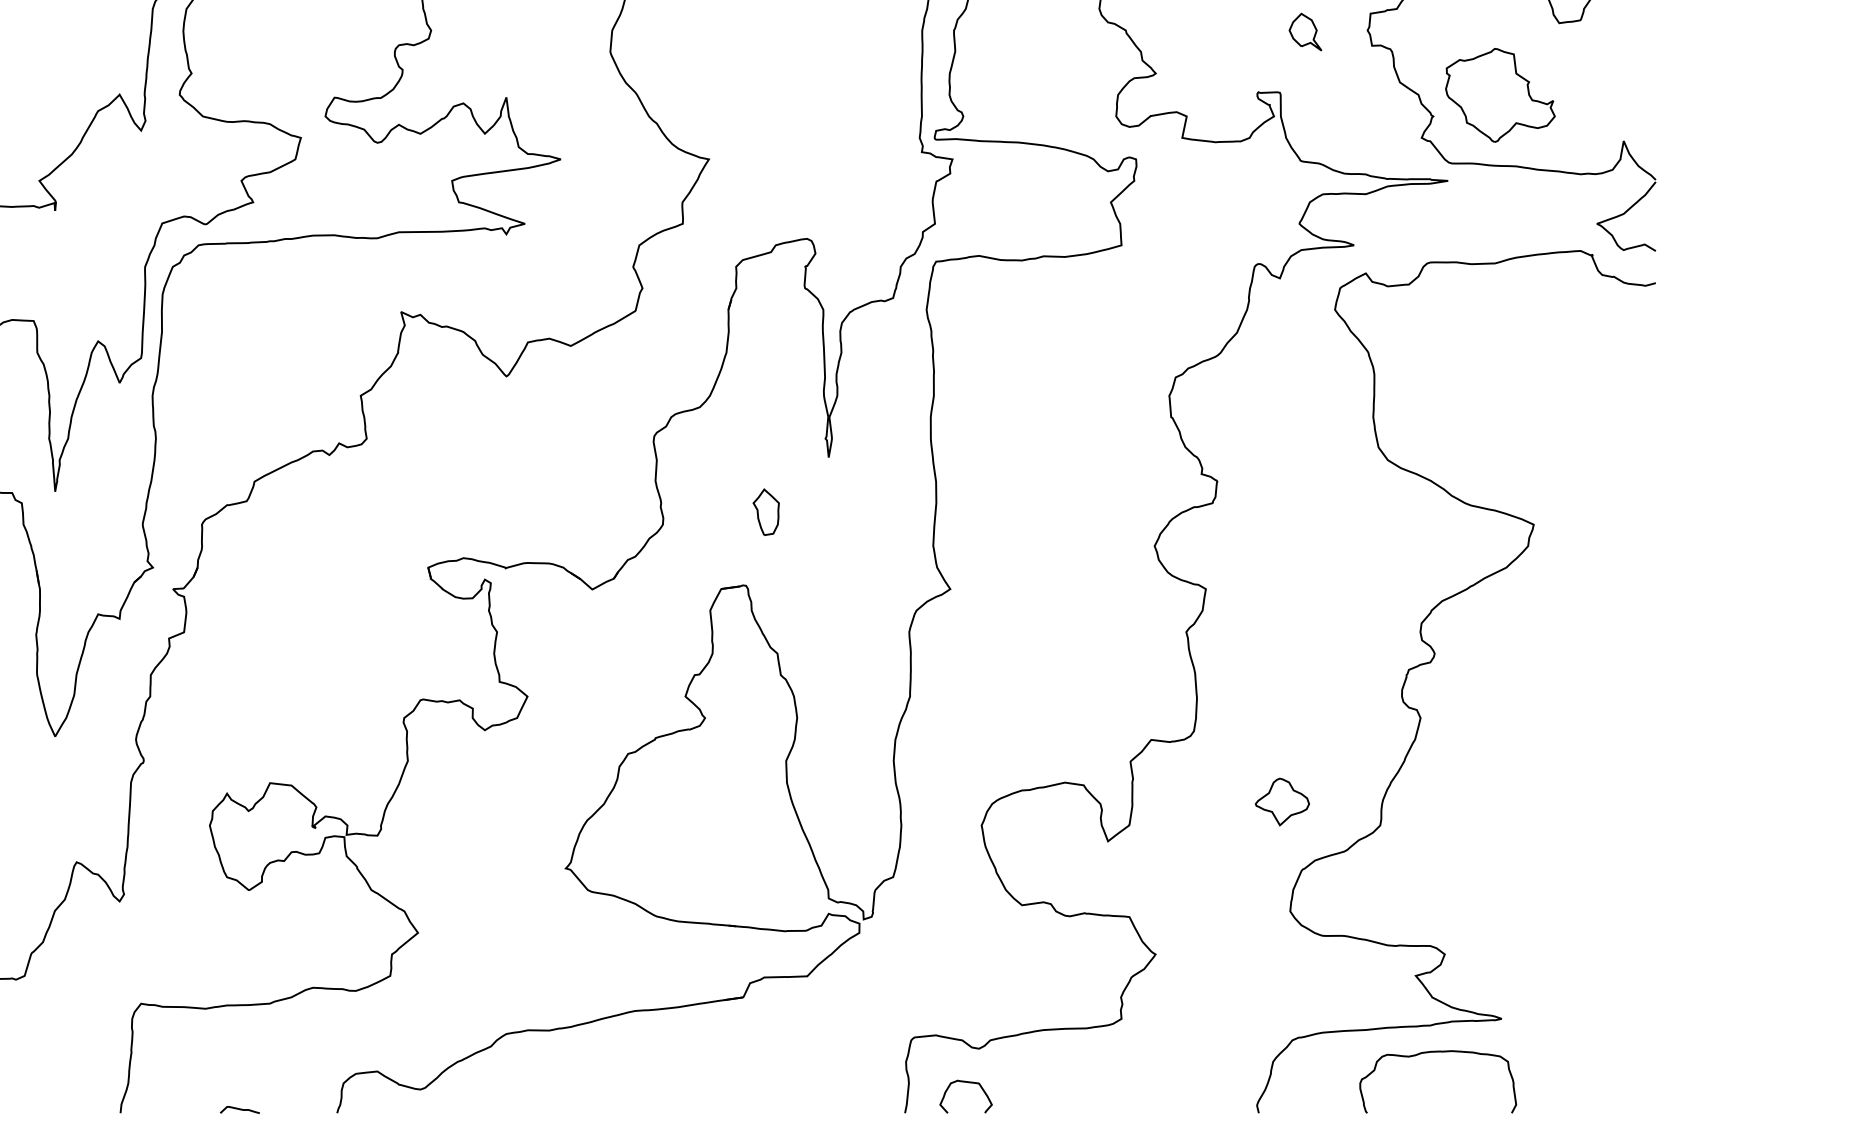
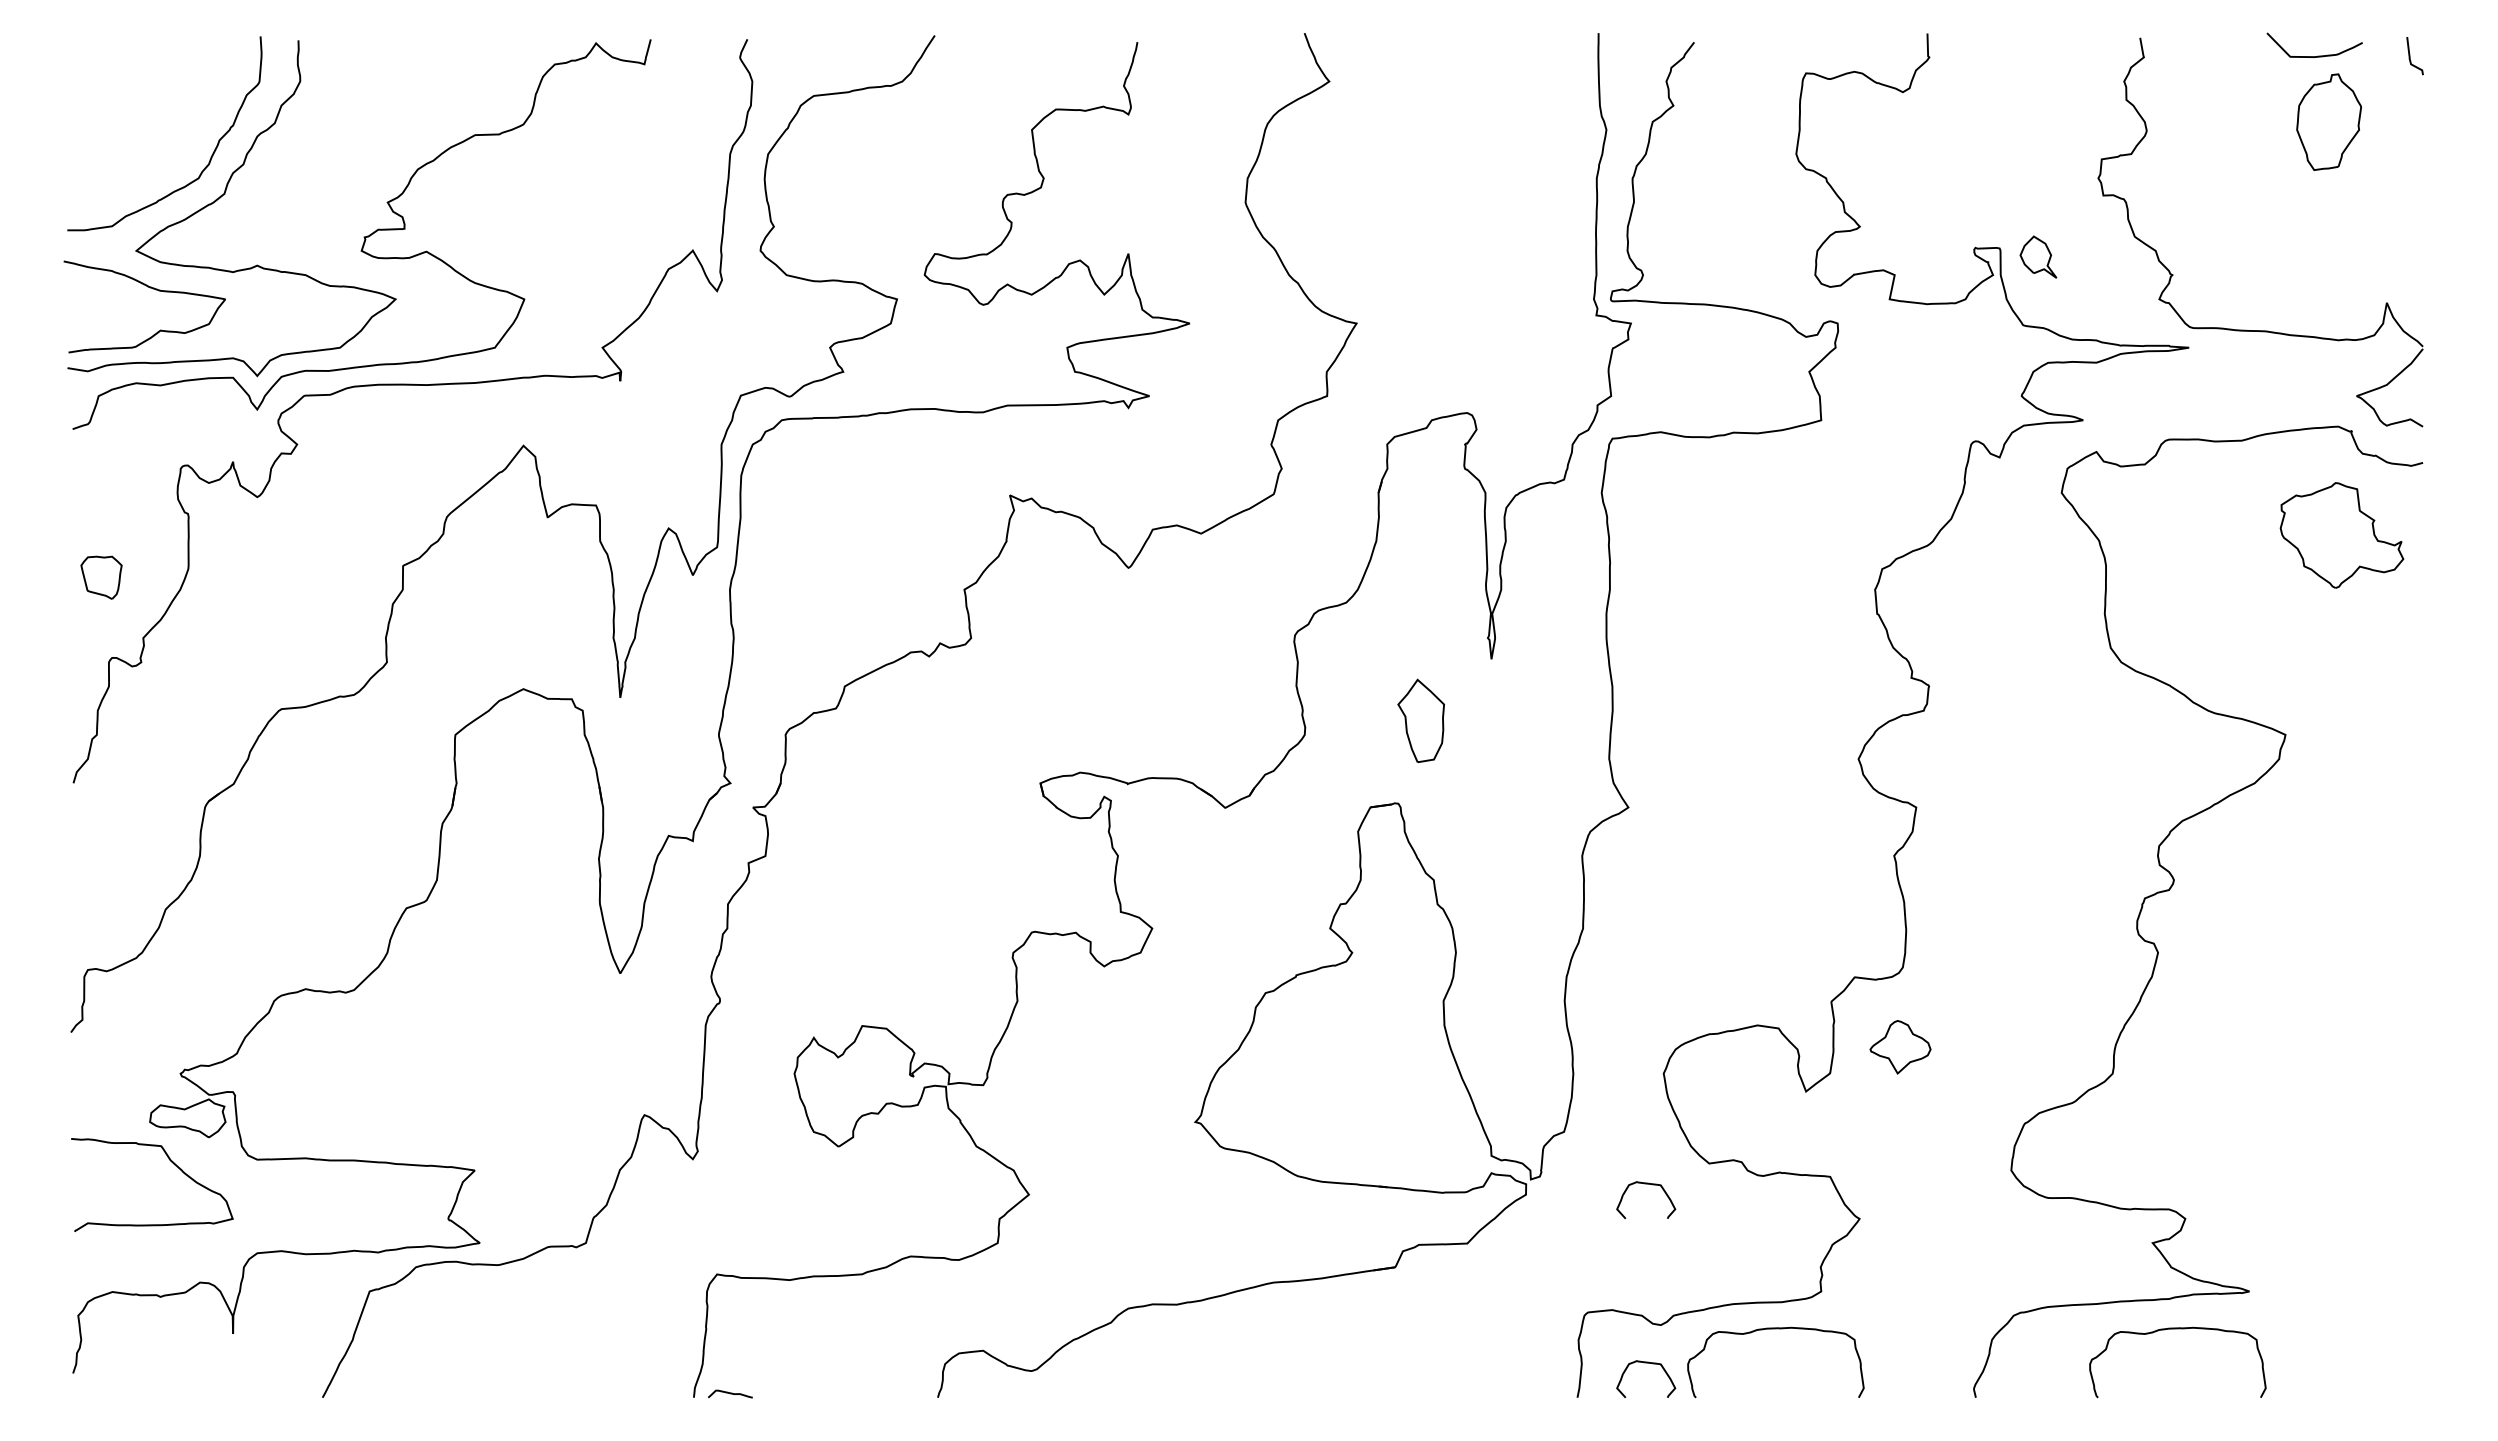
part: (1305, 31) -> (2038, 256), moved
part: (1499, 95) -> (2341, 535), moved
part: (765, 511) -> (1420, 720), size x1.6
part: (1282, 802) -> (1900, 1047), moved
curve: (966, 923) -> (1646, 1184), added
curve: (1080, 1052) -> (1775, 1329), added
curve: (240, 1109) -> (730, 1393), moved

